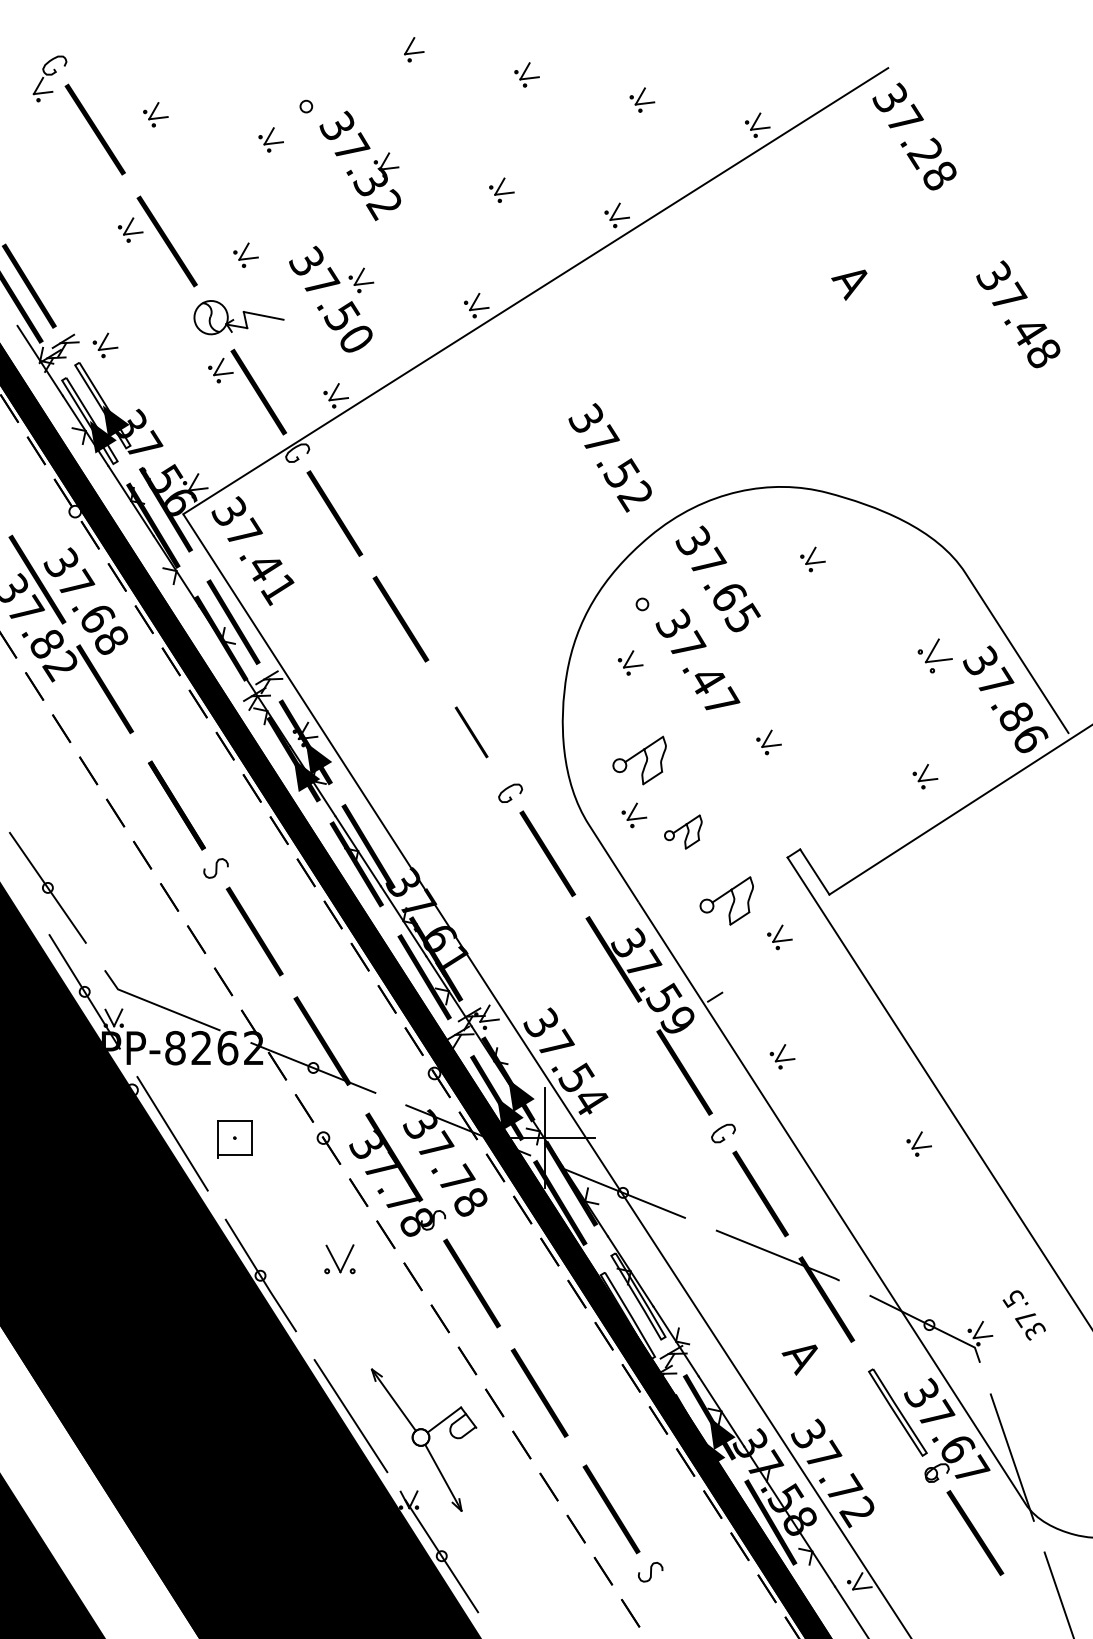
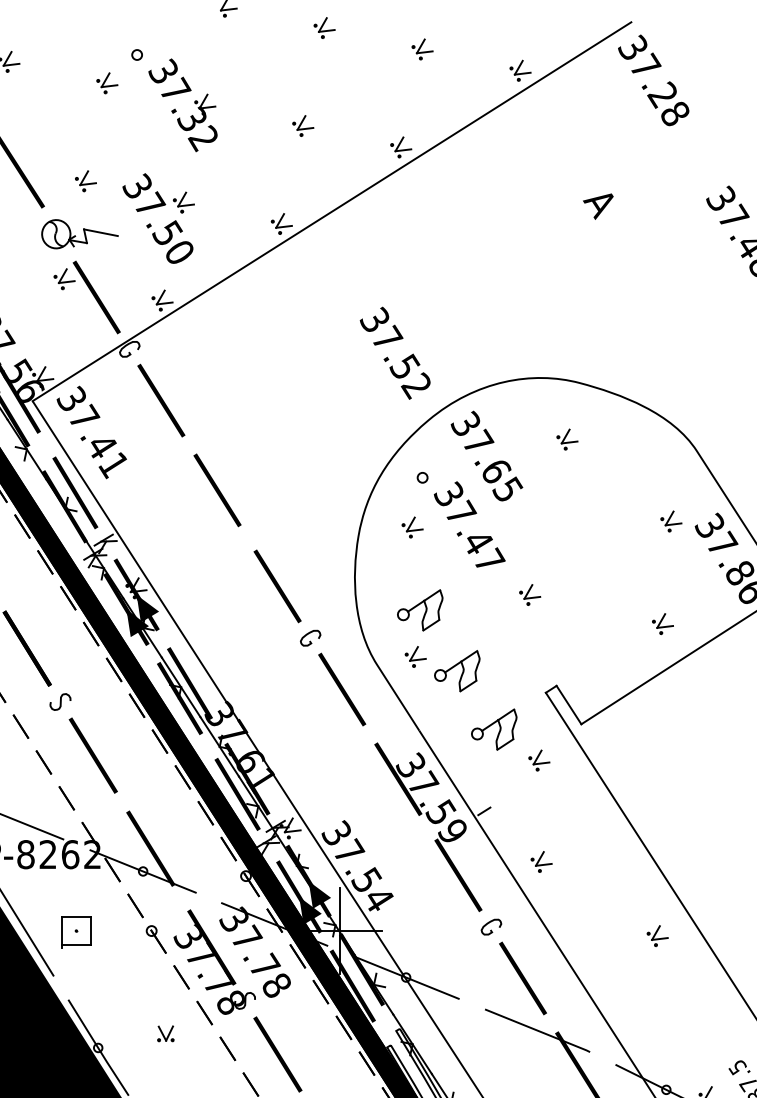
part: (935, 655) -> (671, 521), size x0.71
part: (471, 732) -> (277, 586), size x1.67
part: (683, 831) -> (457, 670), size x1.43
part: (340, 1258) -> (166, 1033), size x0.62

